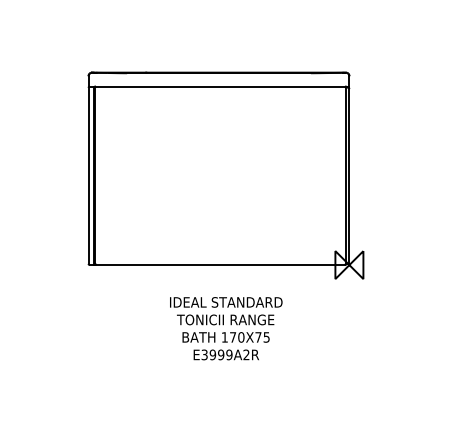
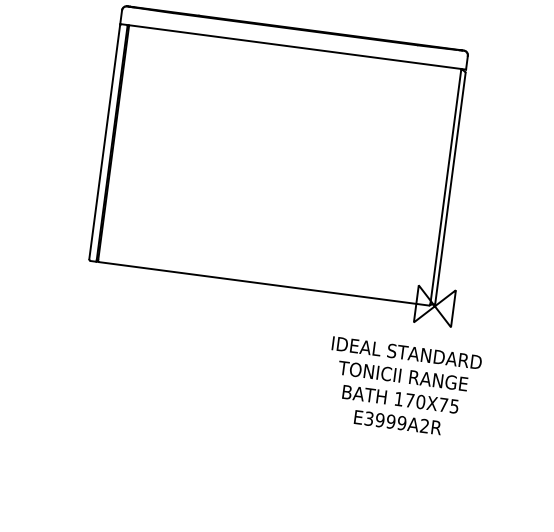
text: (226, 328) -> (402, 387), moved

